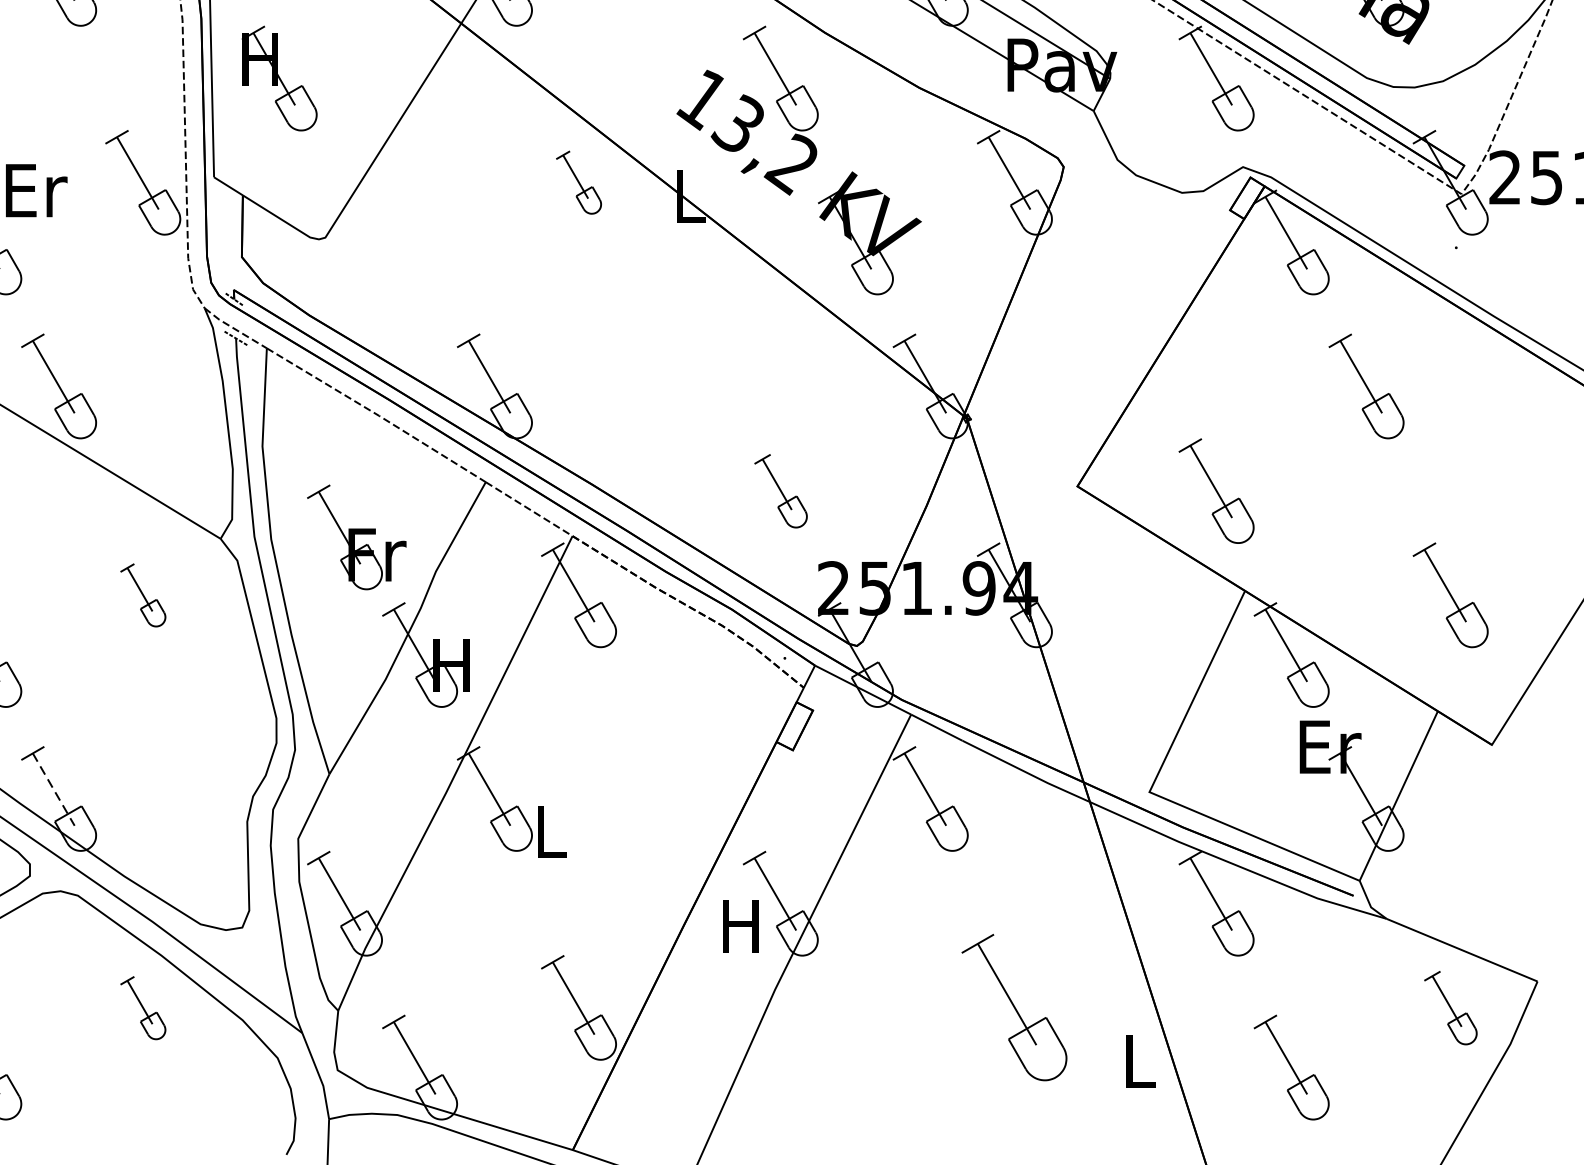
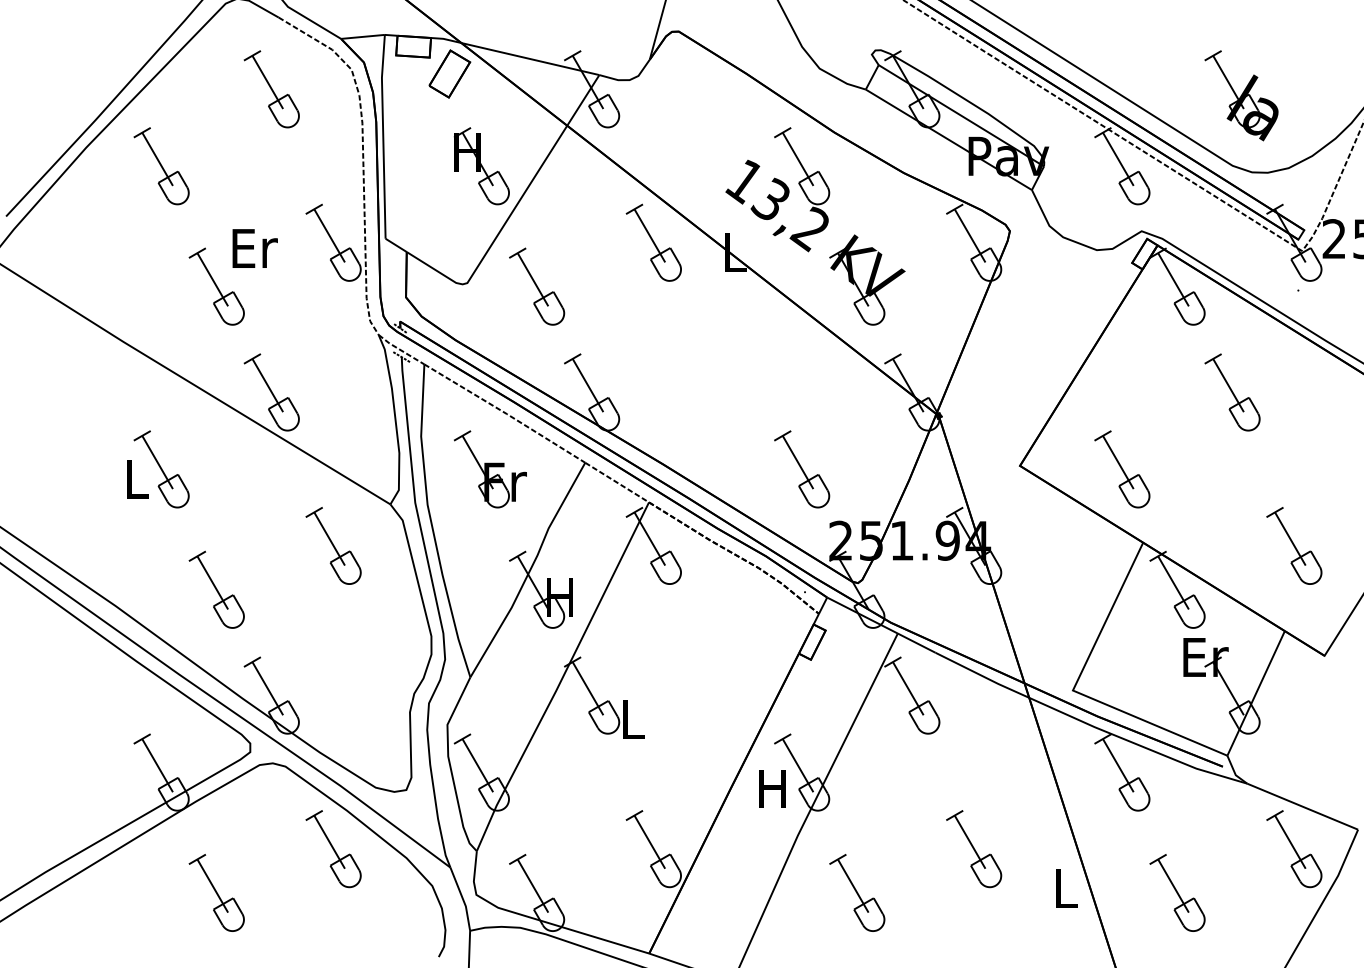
part: (279, 78) -> (481, 166), moved
part: (578, 182) -> (653, 242), size x1.67
part: (420, 242) -> (537, 286), added
part: (781, 491) -> (802, 469), size x1.43
part: (356, 537) -> (490, 469), moved
part: (143, 594) -> (333, 545), size x1.67
line: (53, 789) -> (267, 688), dashed -> solid
part: (143, 1008) -> (333, 849), size x1.67
part: (1015, 1008) -> (974, 849), size x0.71
part: (1451, 1008) -> (1294, 849), size x1.43
part: (856, 1066) -> (857, 892), added

